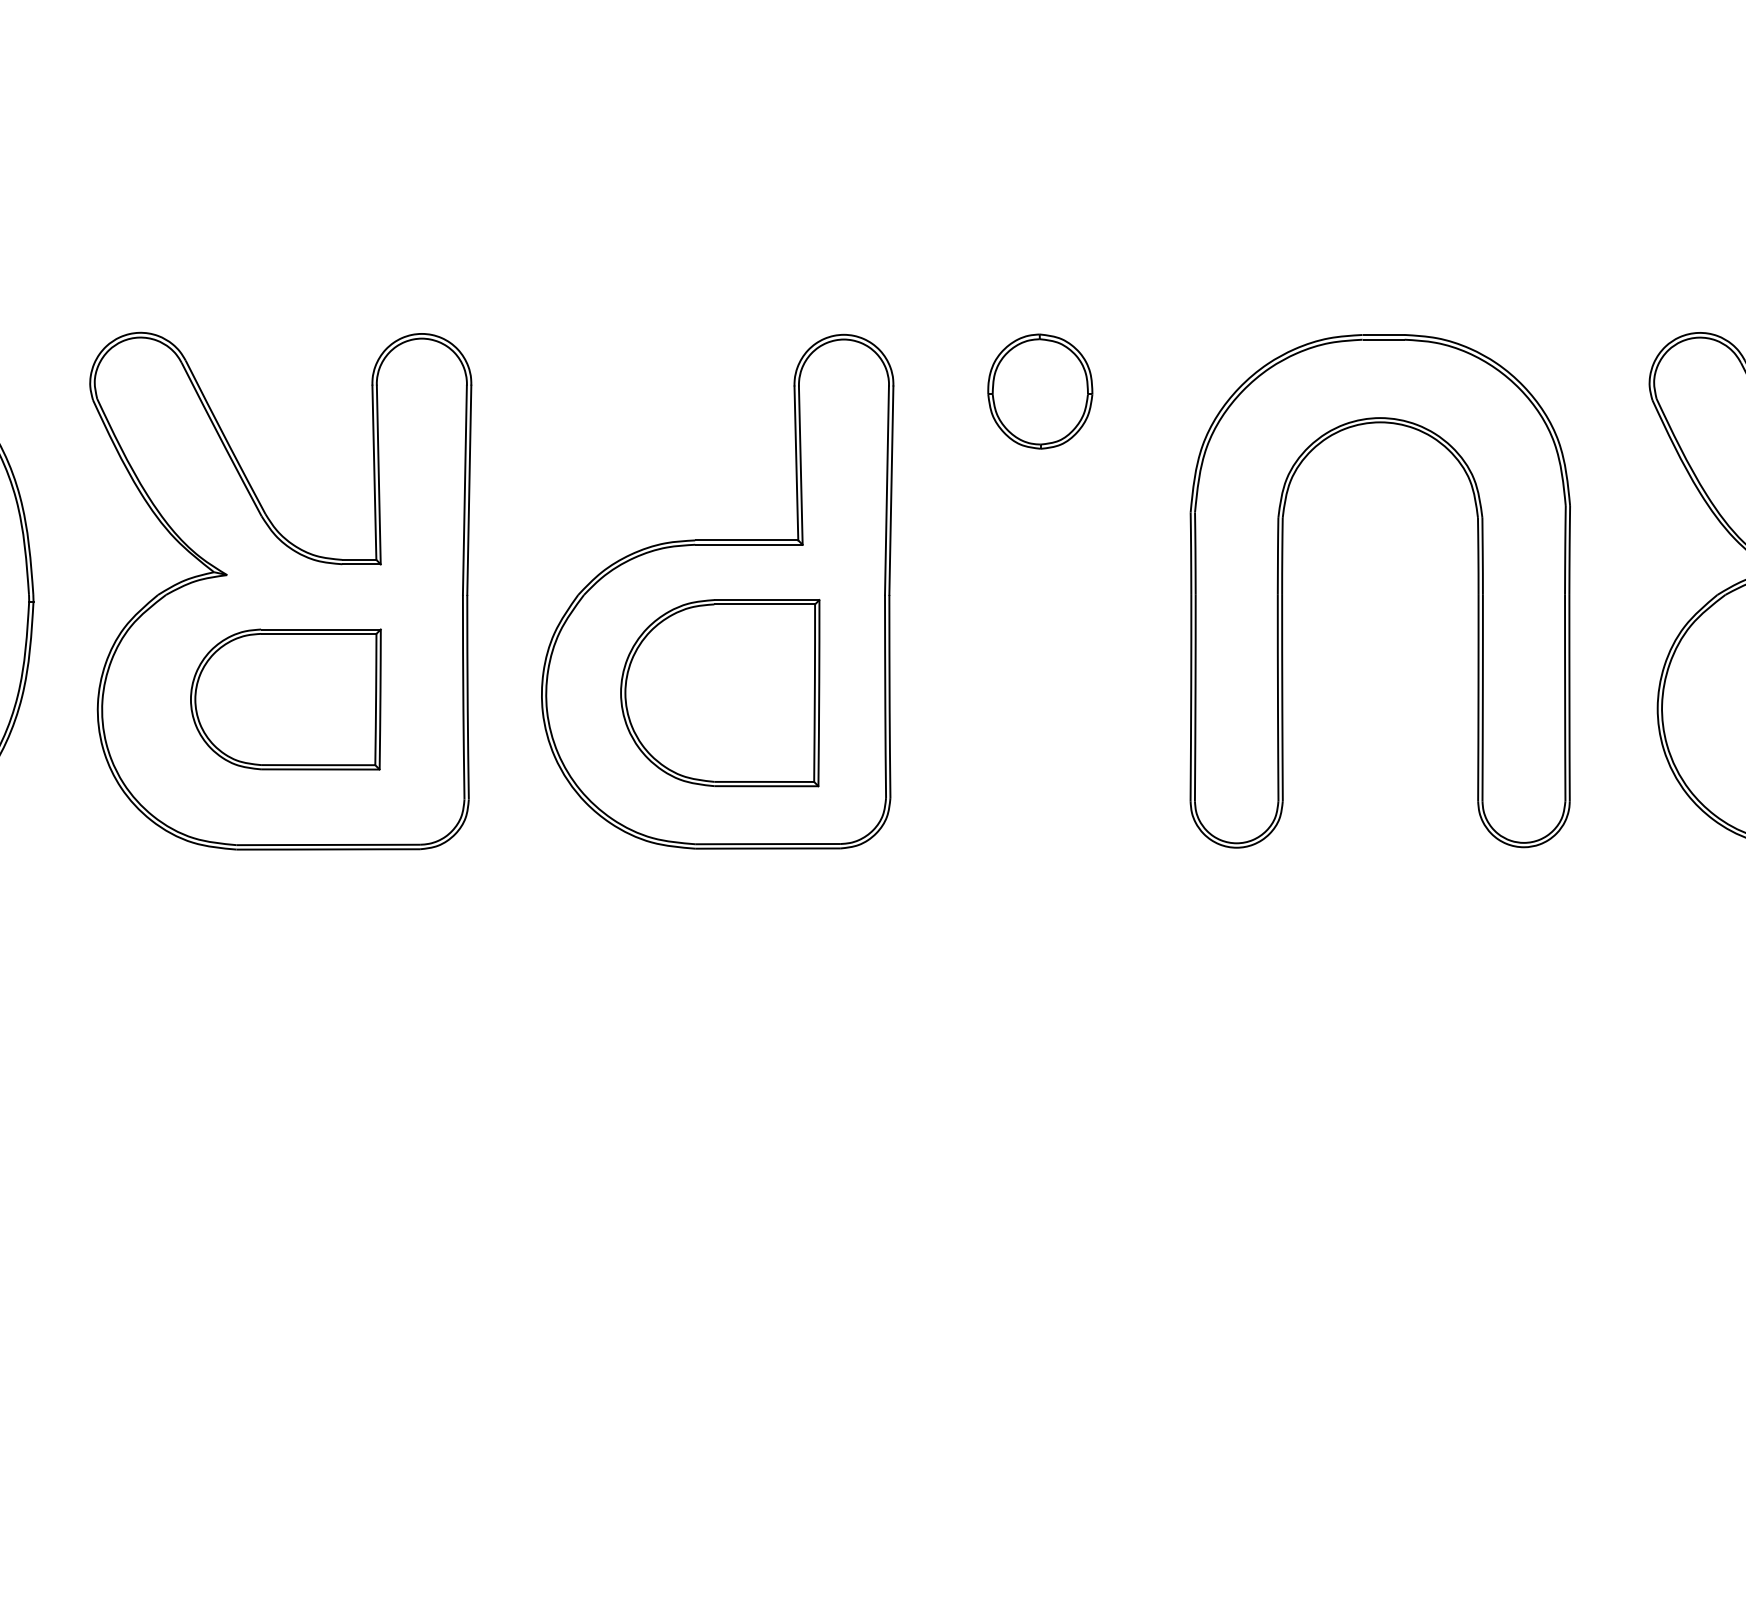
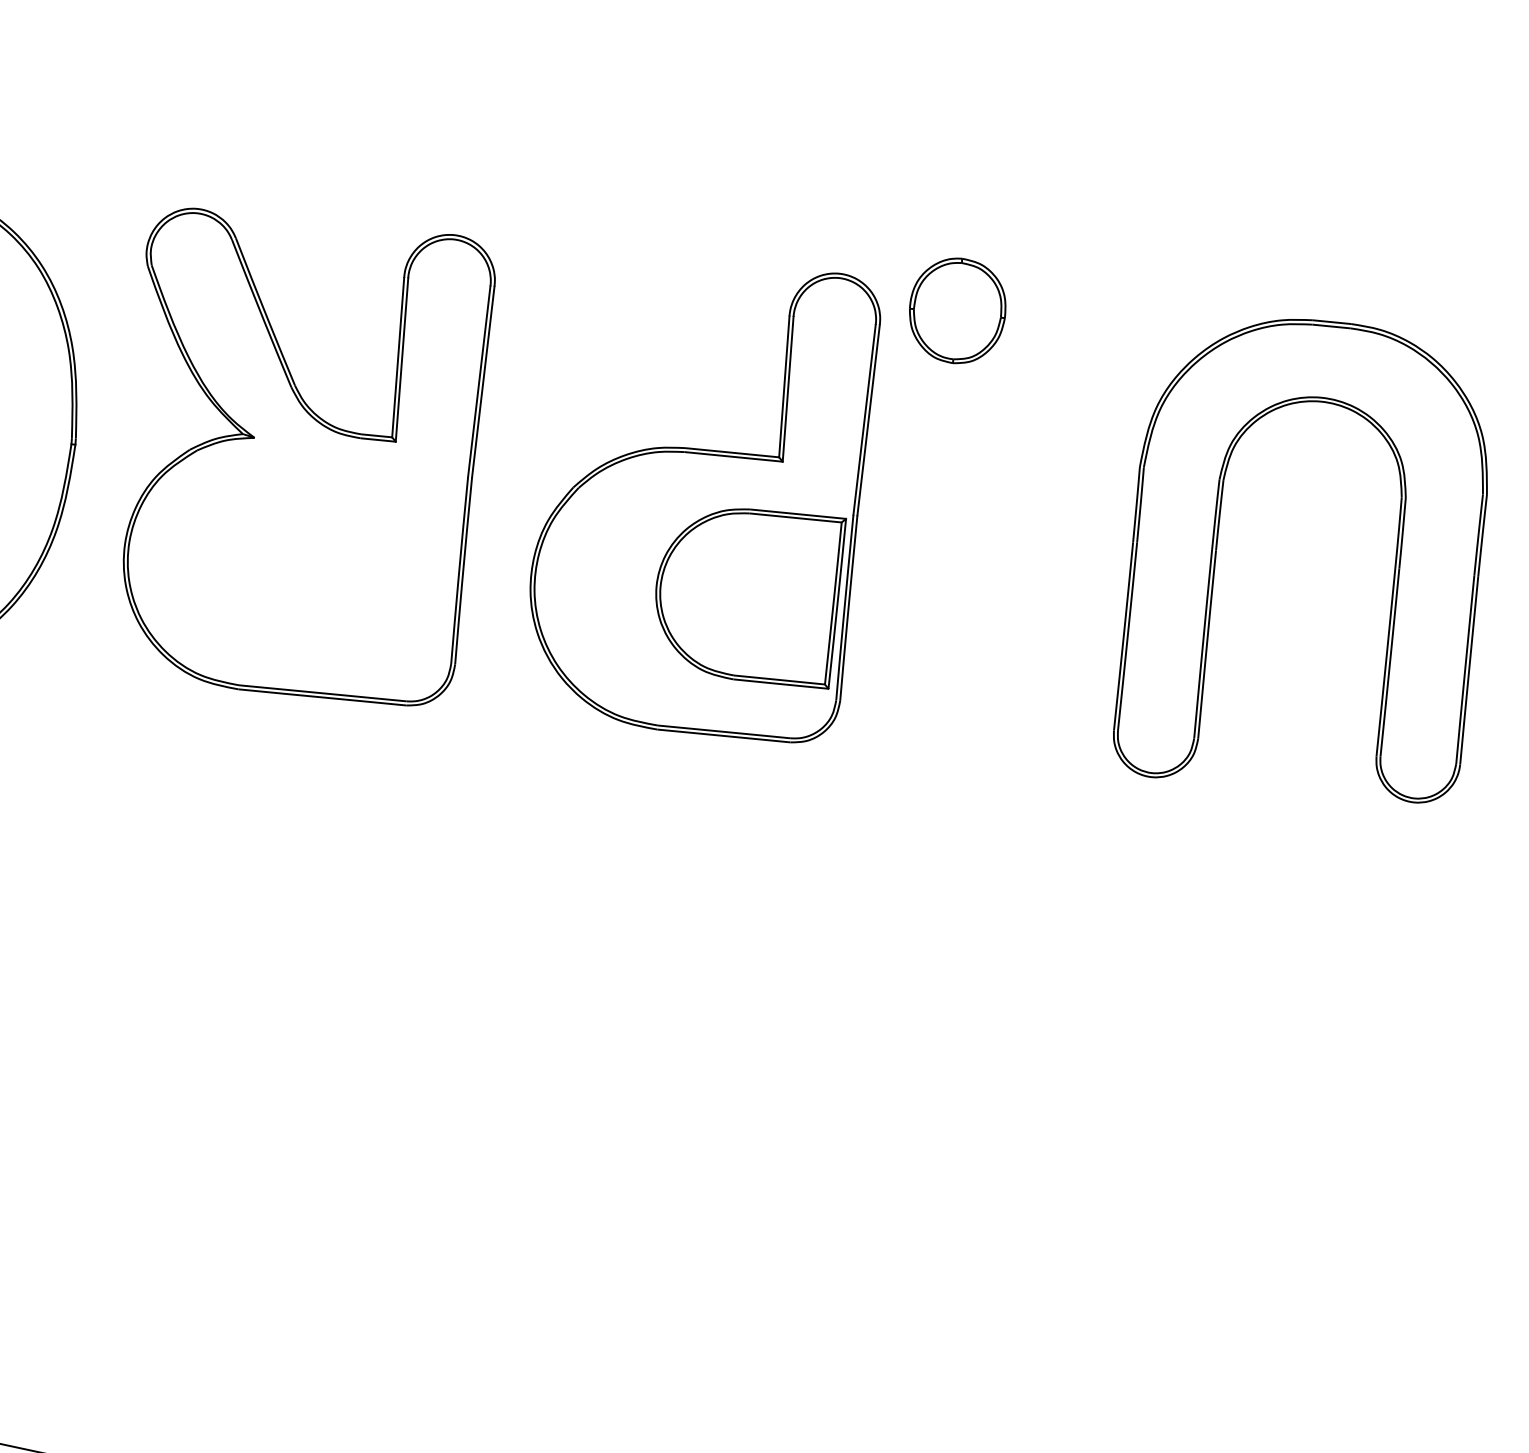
part: (1040, 391) -> (957, 310), moved
part: (720, 693) -> (747, 595), moved
part: (285, 699) -> (296, 556), removed

